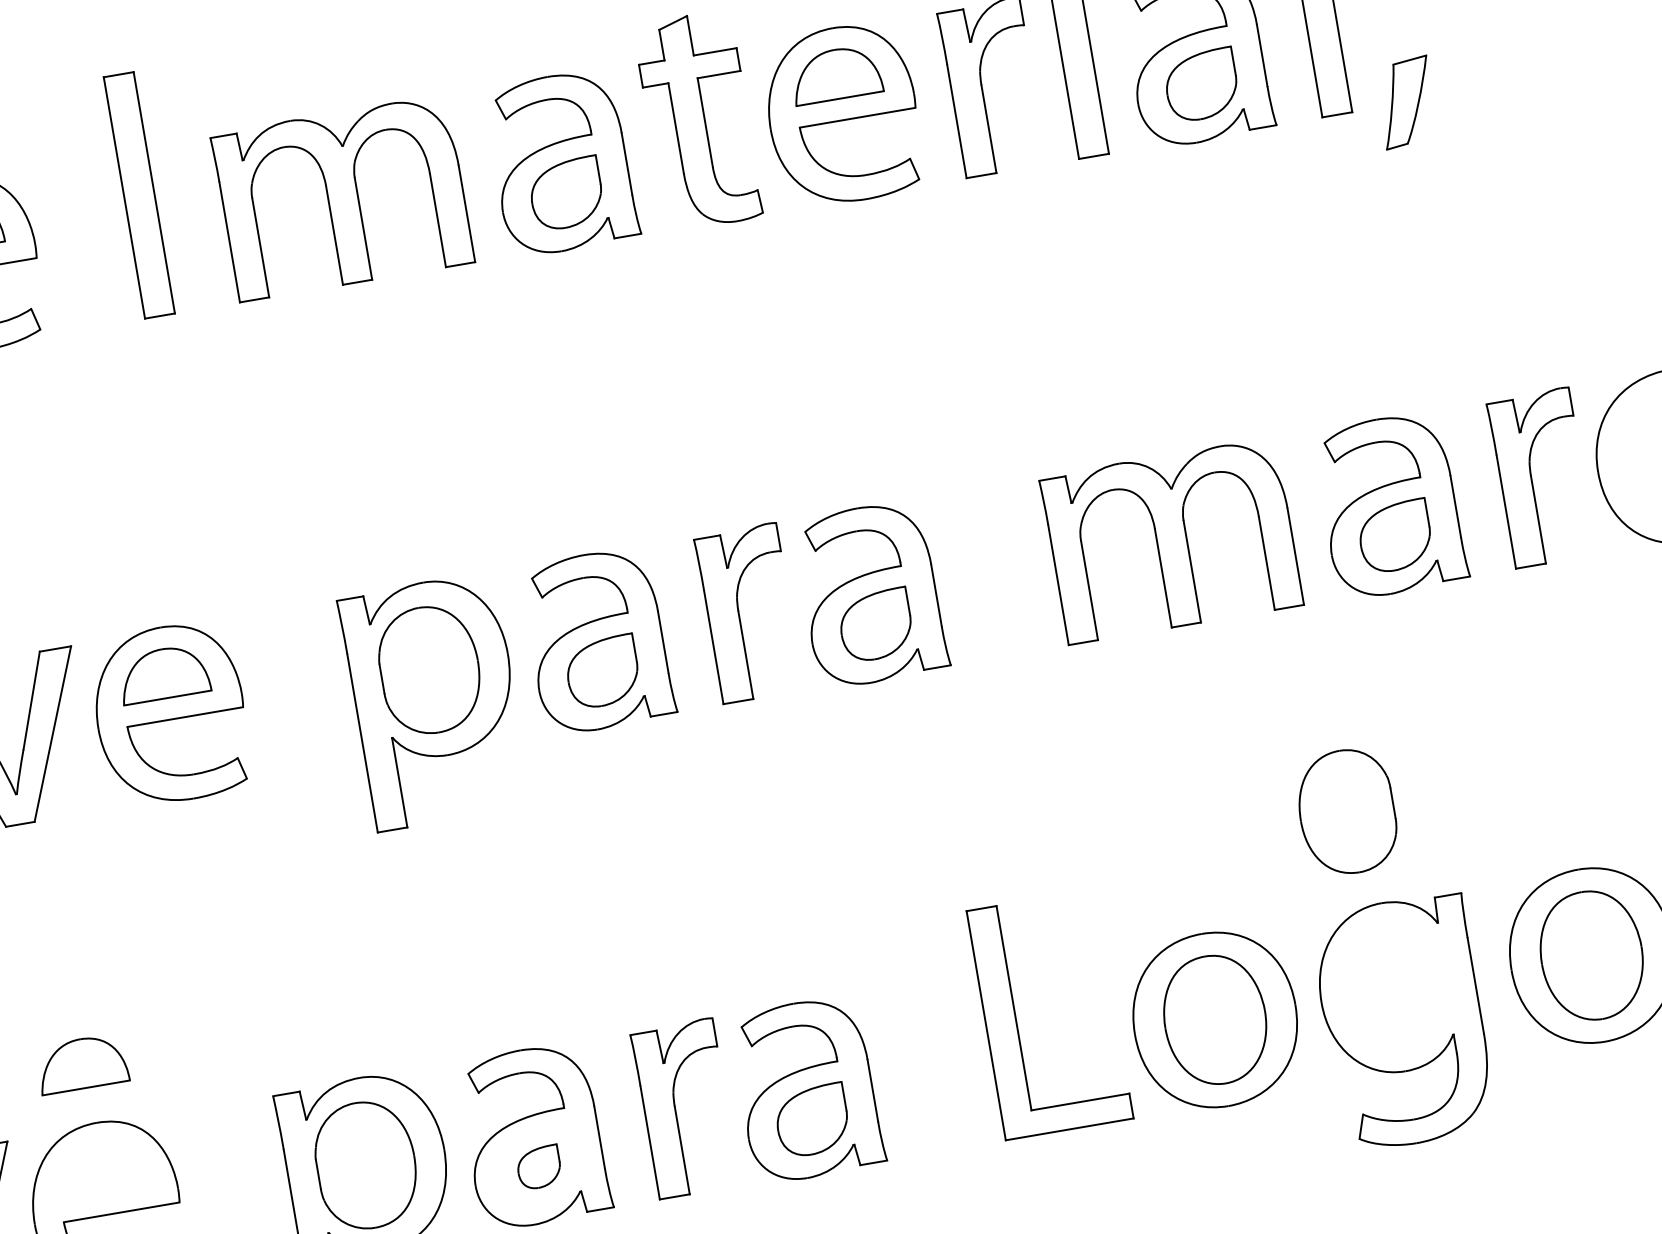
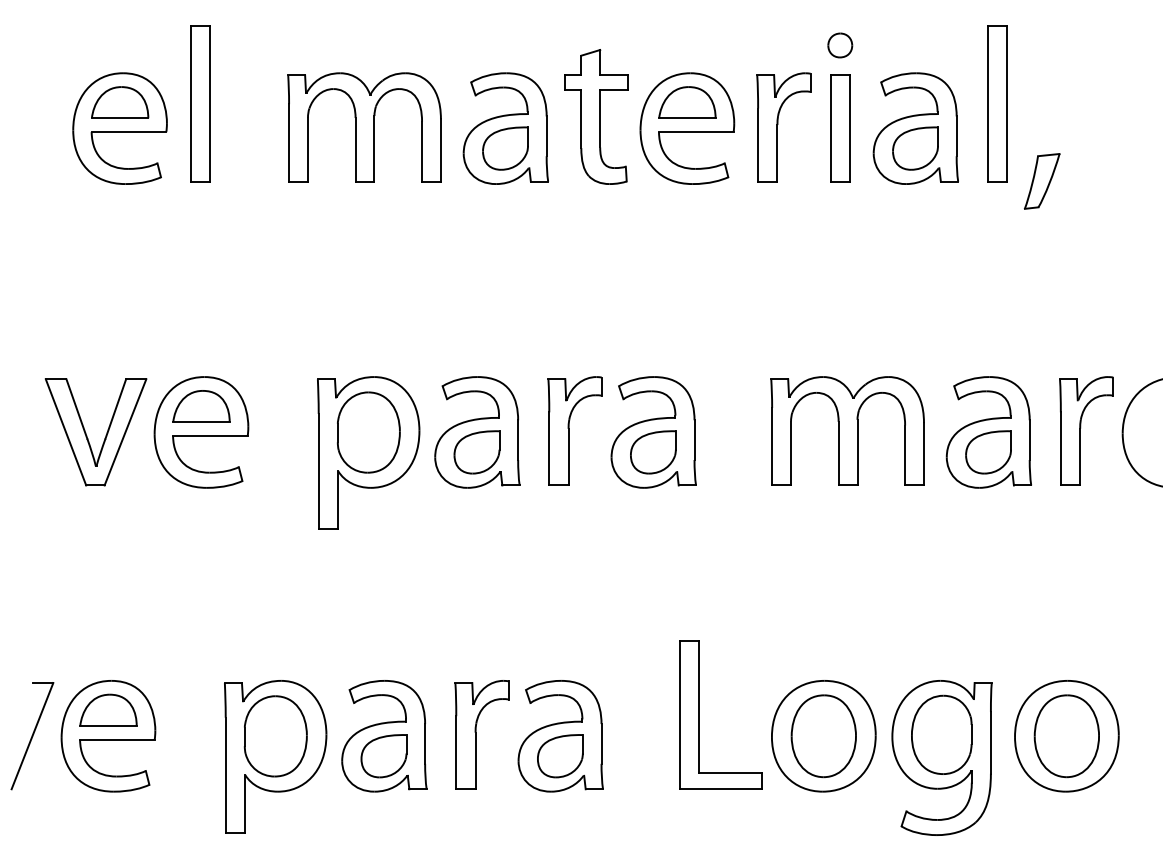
part: (139, 194) -> (200, 103), moved
part: (1346, 811) -> (941, 734), moved
part: (81, 1062) -> (108, 709), moved
part: (538, 1167) -> (383, 756), size x1.67

